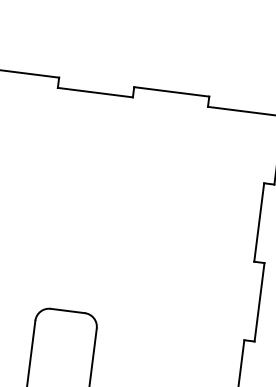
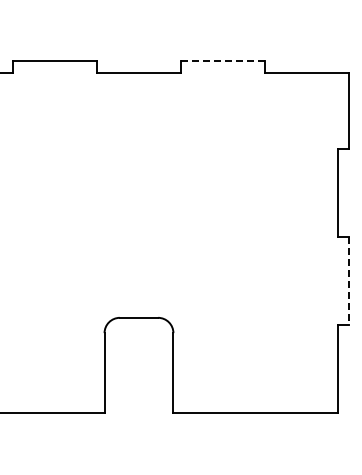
line: (172, 91) -> (223, 61), solid -> dashed
line: (259, 302) -> (349, 281), solid -> dashed

